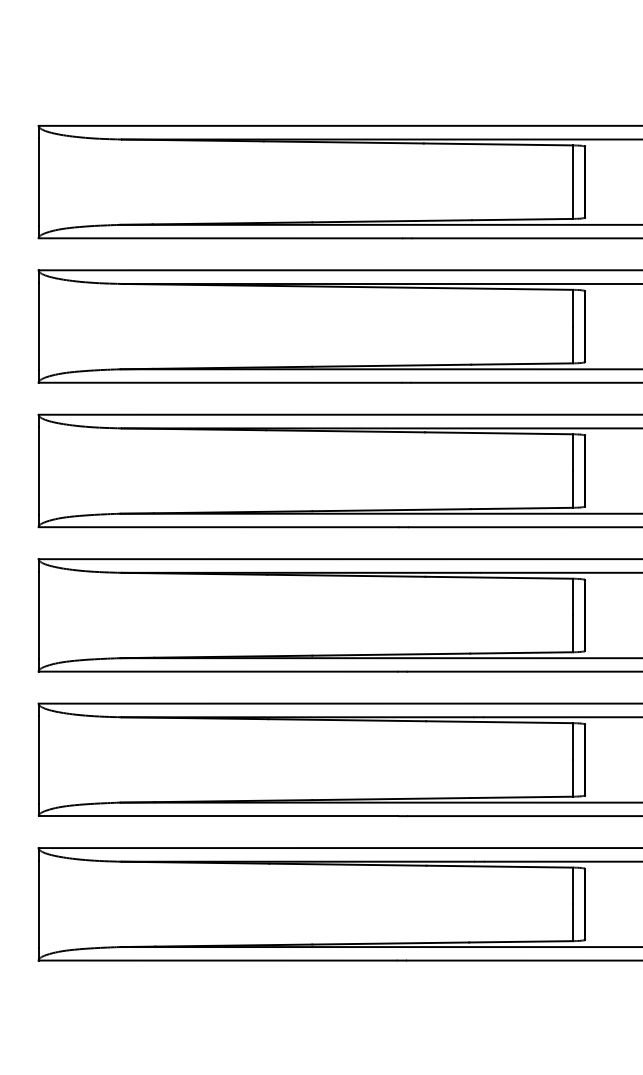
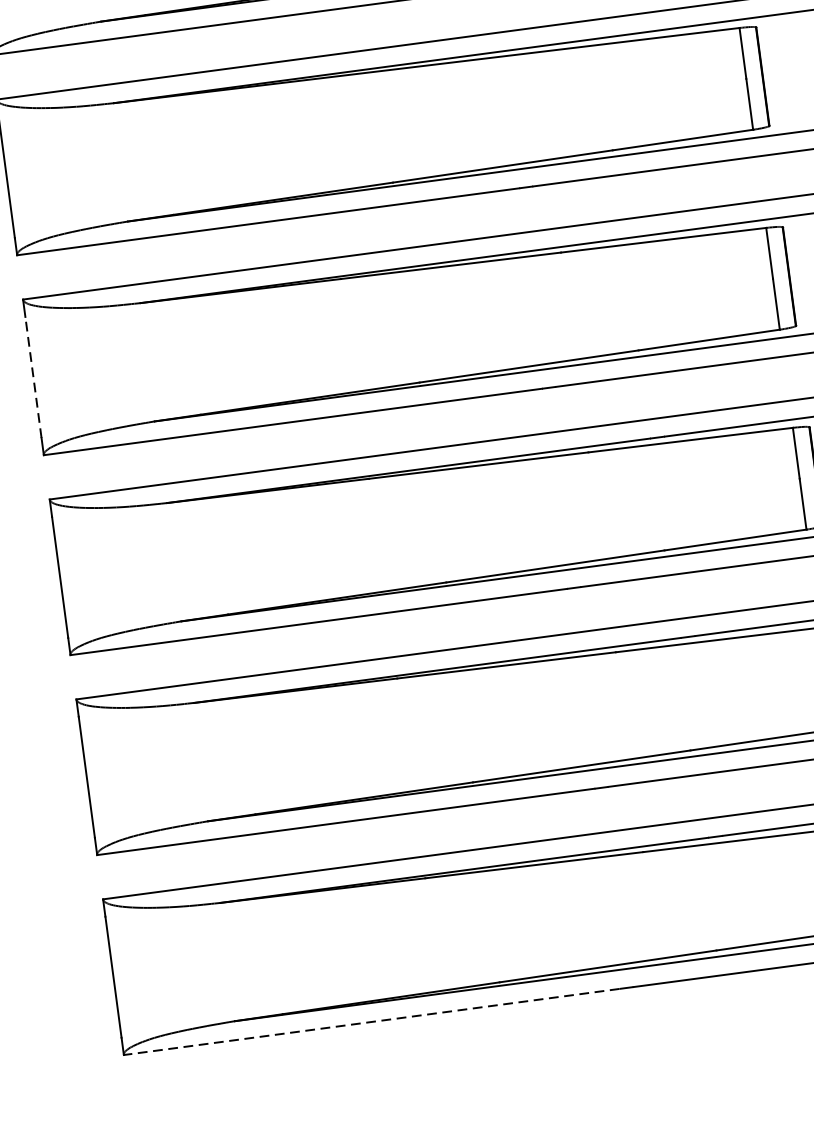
line: (38, 471) -> (33, 378), solid -> dashed
line: (217, 960) -> (371, 1021), solid -> dashed

